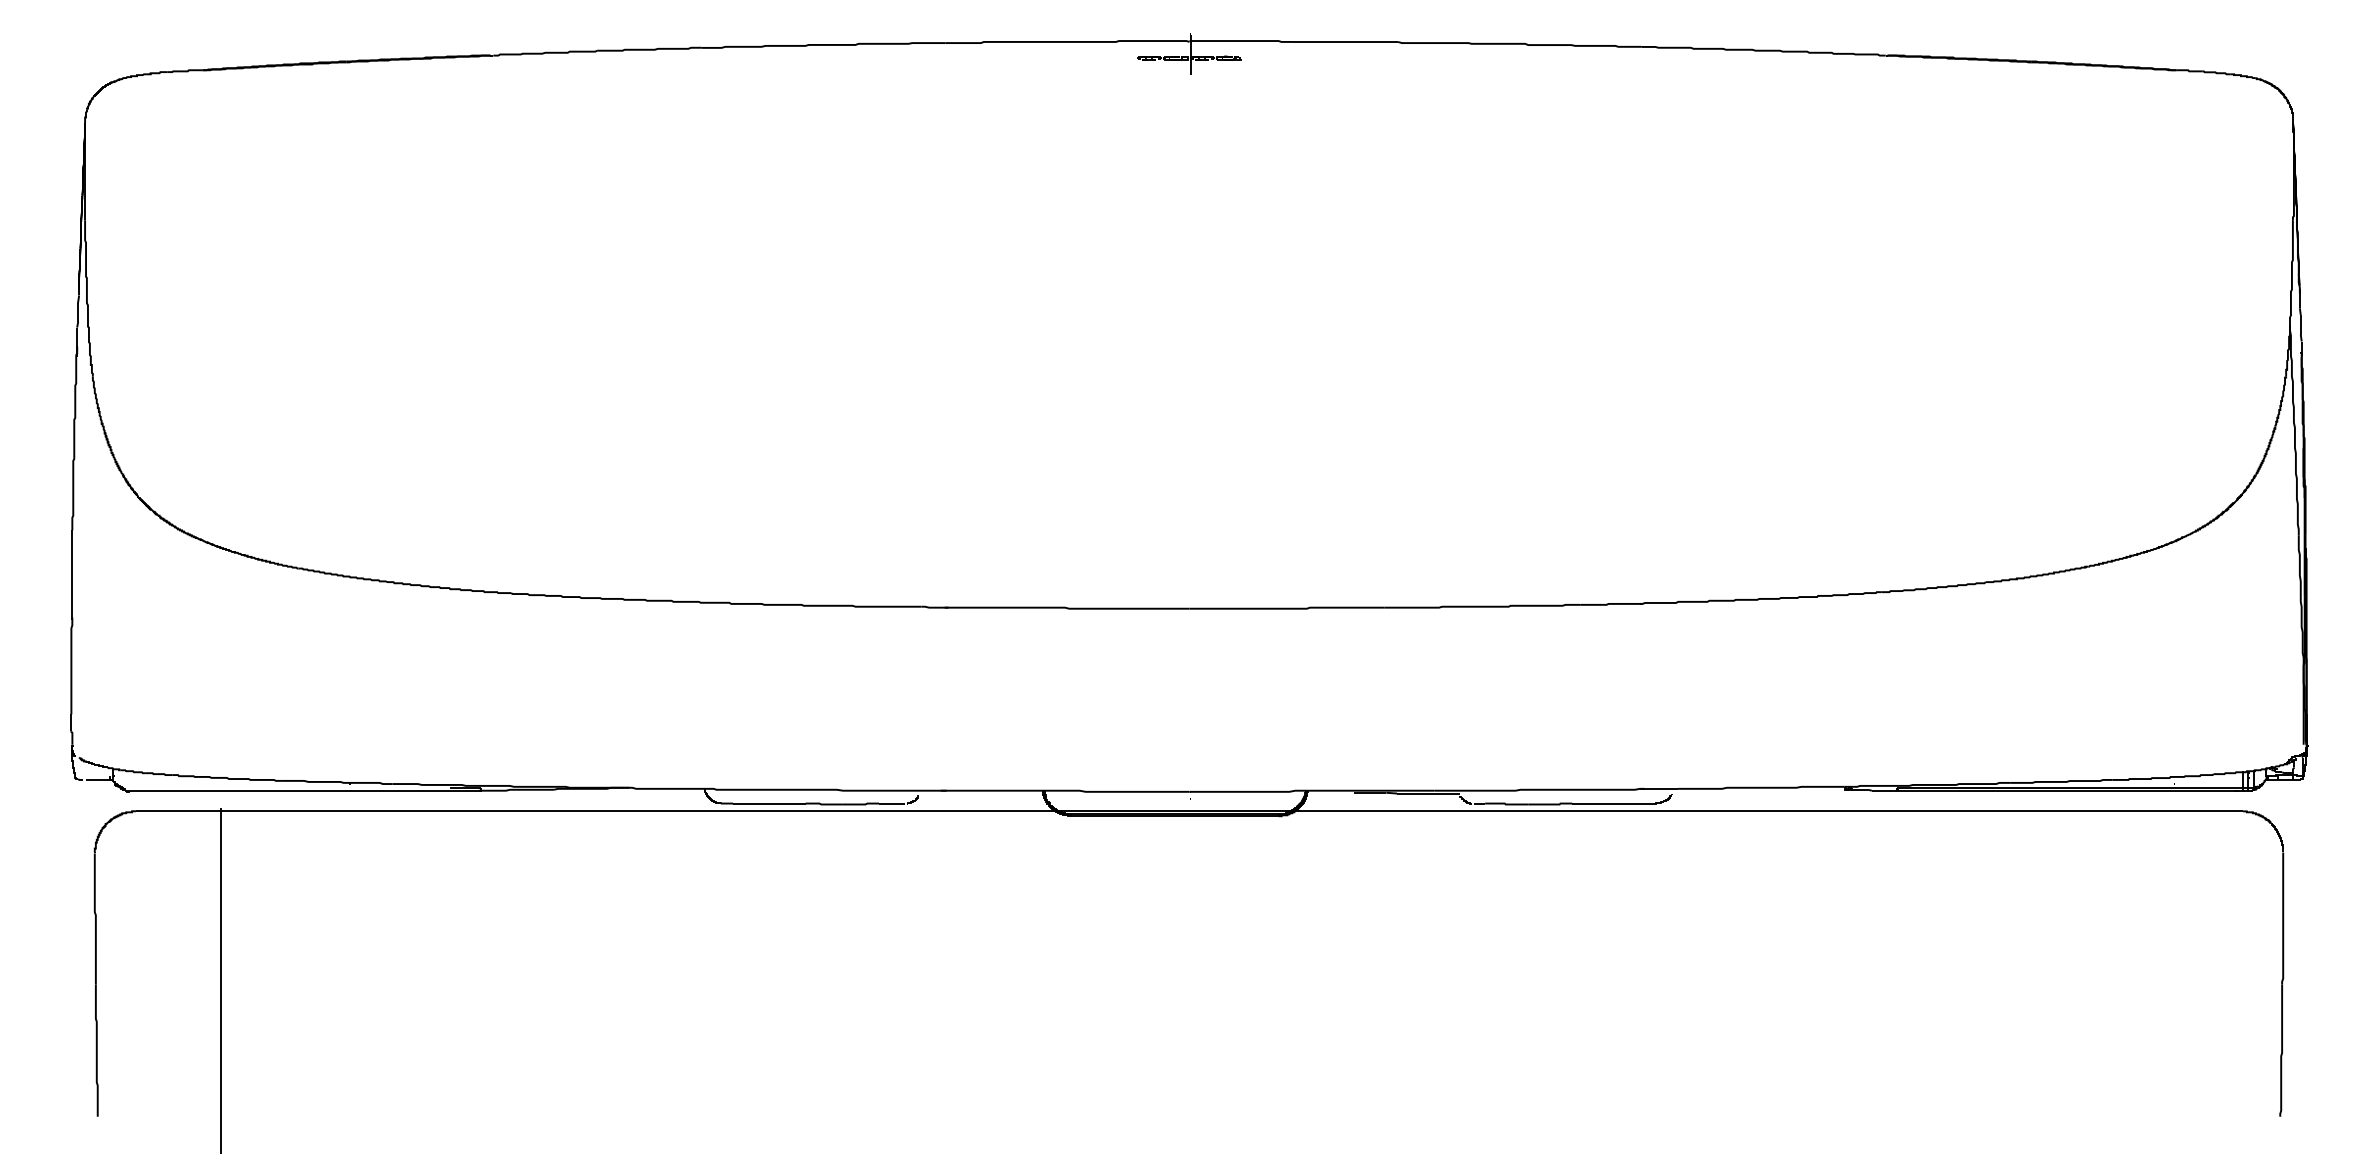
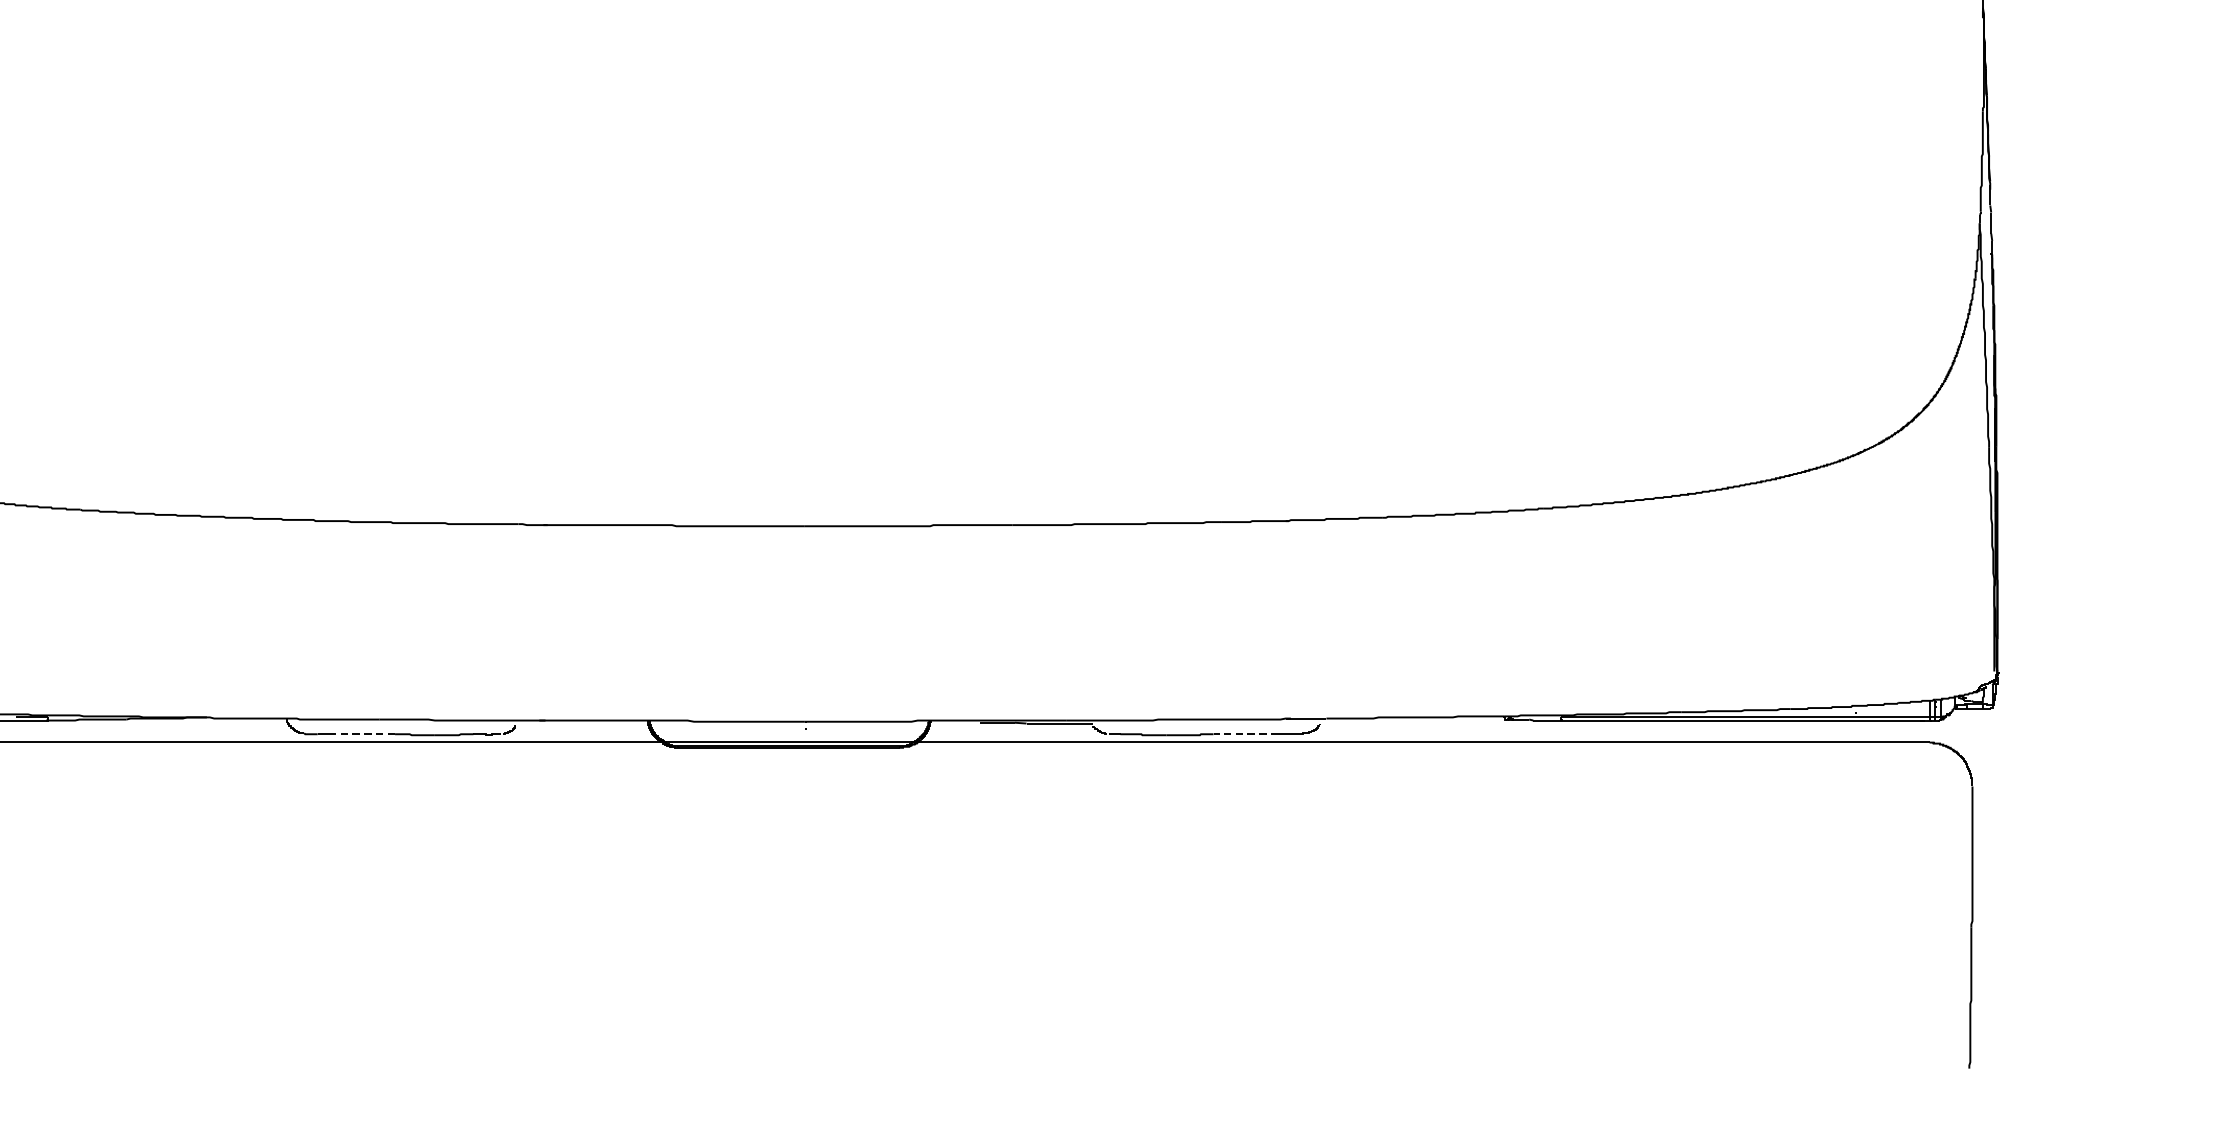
line: (775, 803) -> (362, 734), solid -> dashed
line: (1602, 803) -> (1245, 734), solid -> dashed

